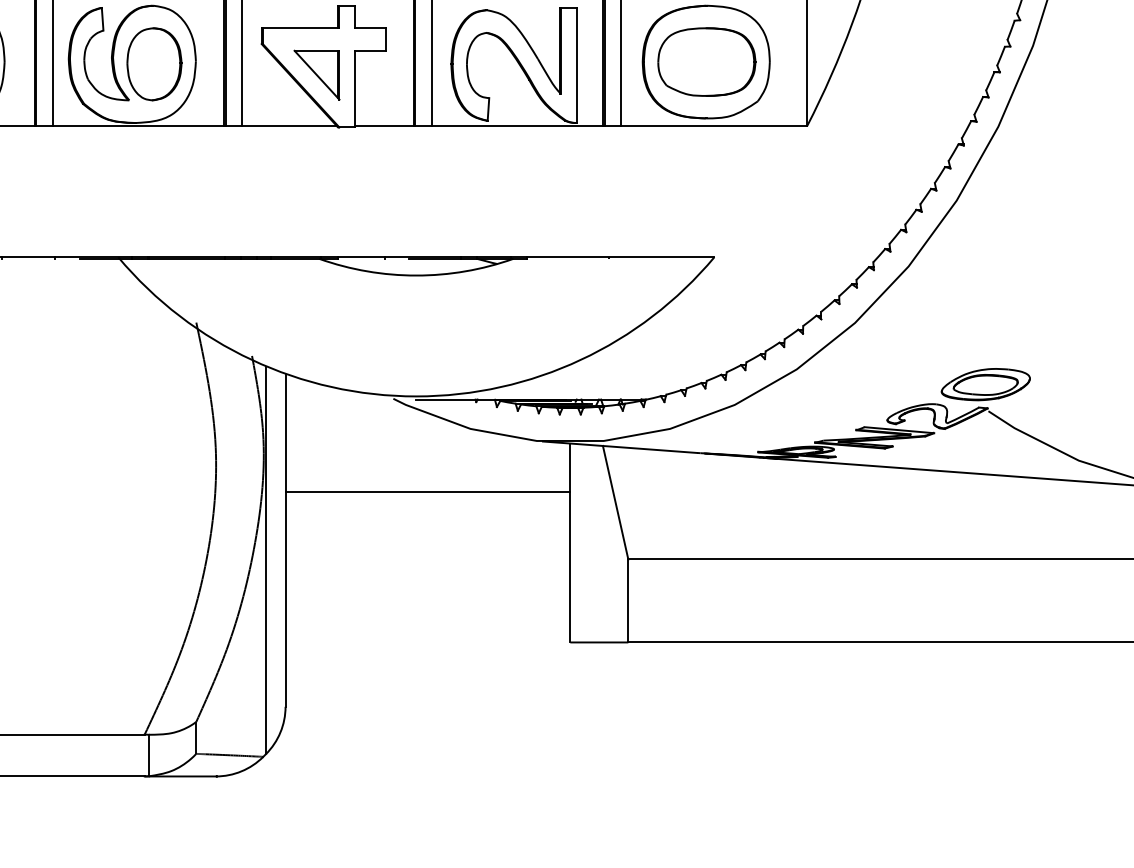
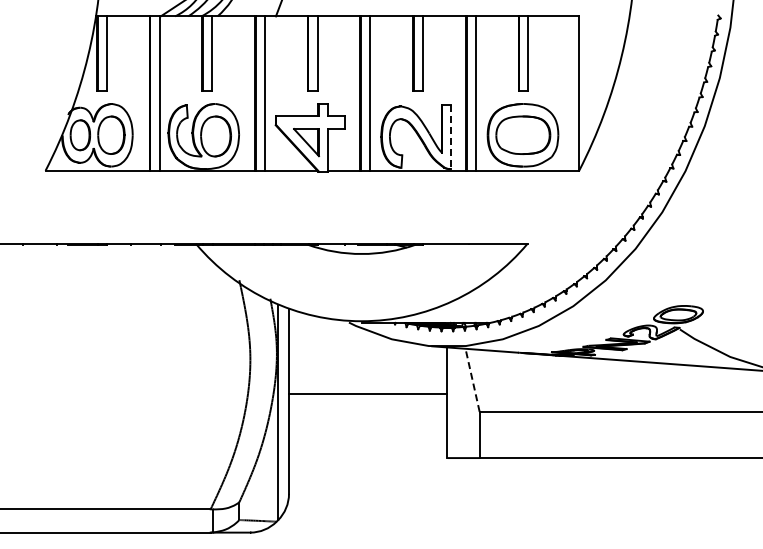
line: (577, 66) -> (451, 137), solid -> dashed
line: (428, 492) -> (368, 394), moved
line: (615, 501) -> (472, 379), solid -> dashed

